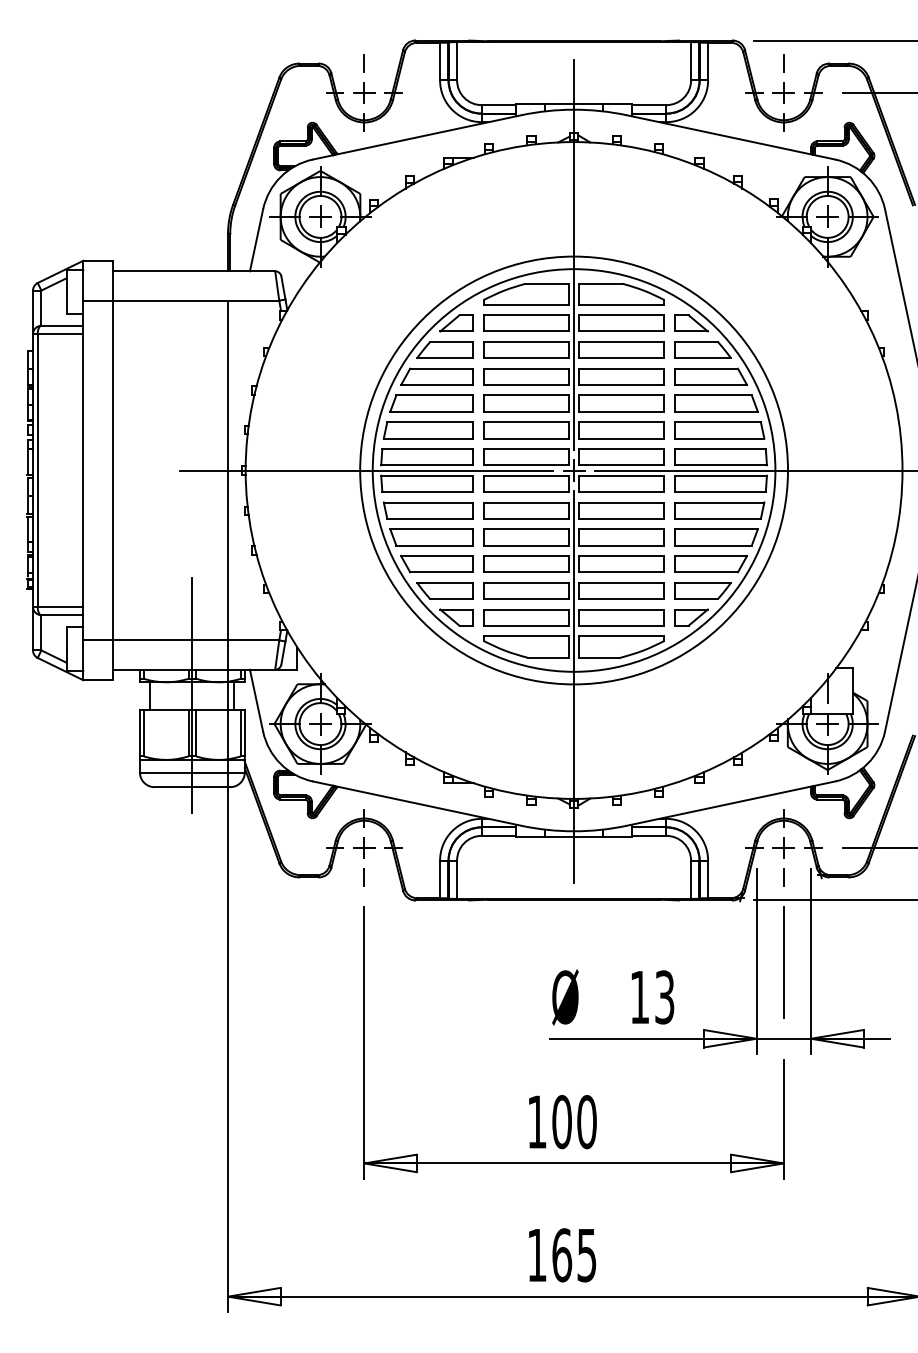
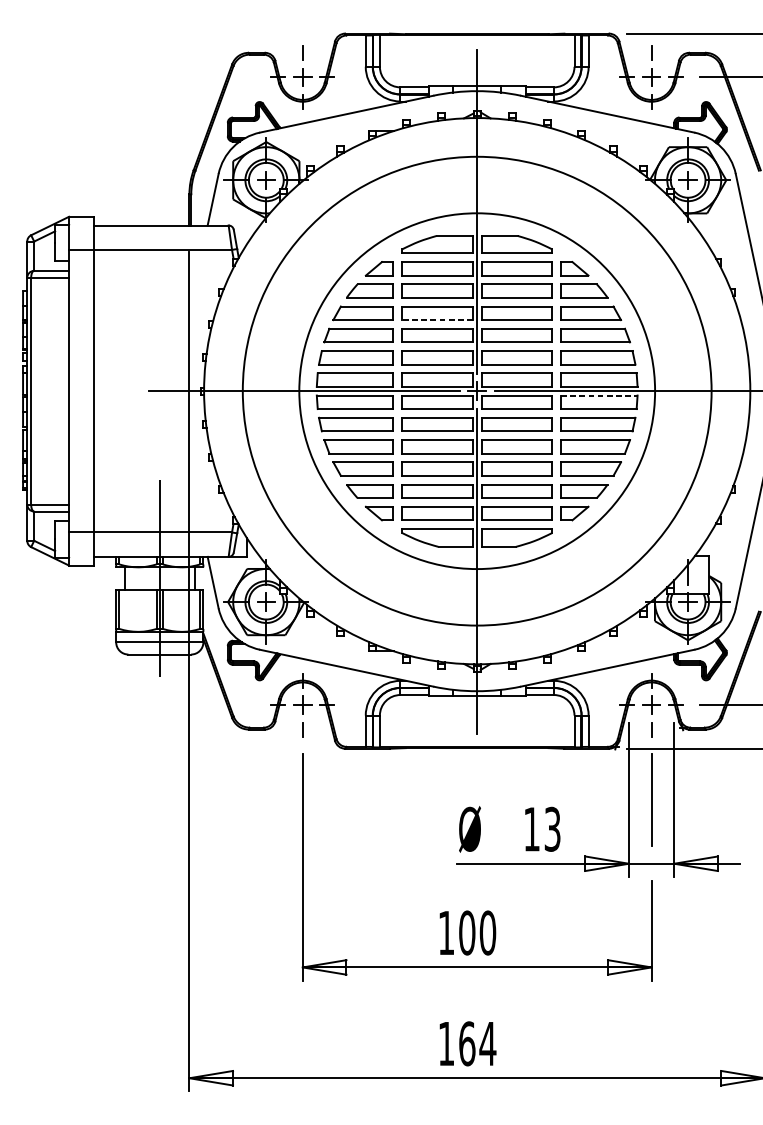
line: (526, 385) -> (437, 320), solid -> dashed
circle: (573, 470) -> (476, 391), size x1.4
line: (721, 475) -> (599, 395), solid -> dashed
text: (586, 1255) -> (487, 1043), 165 -> 164

